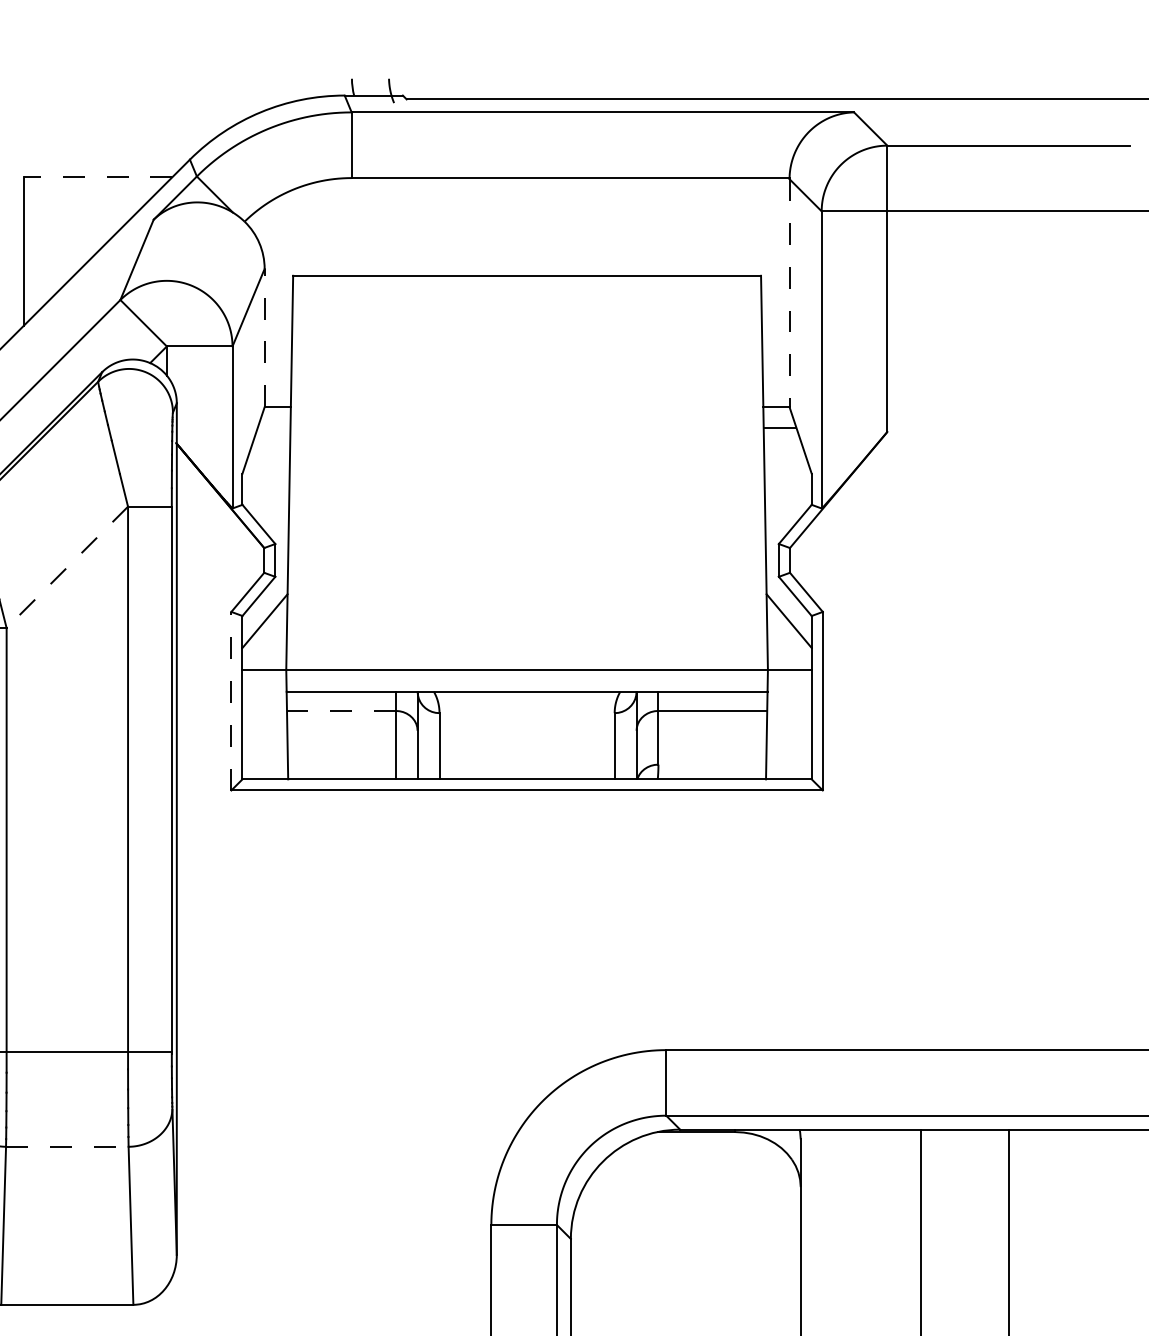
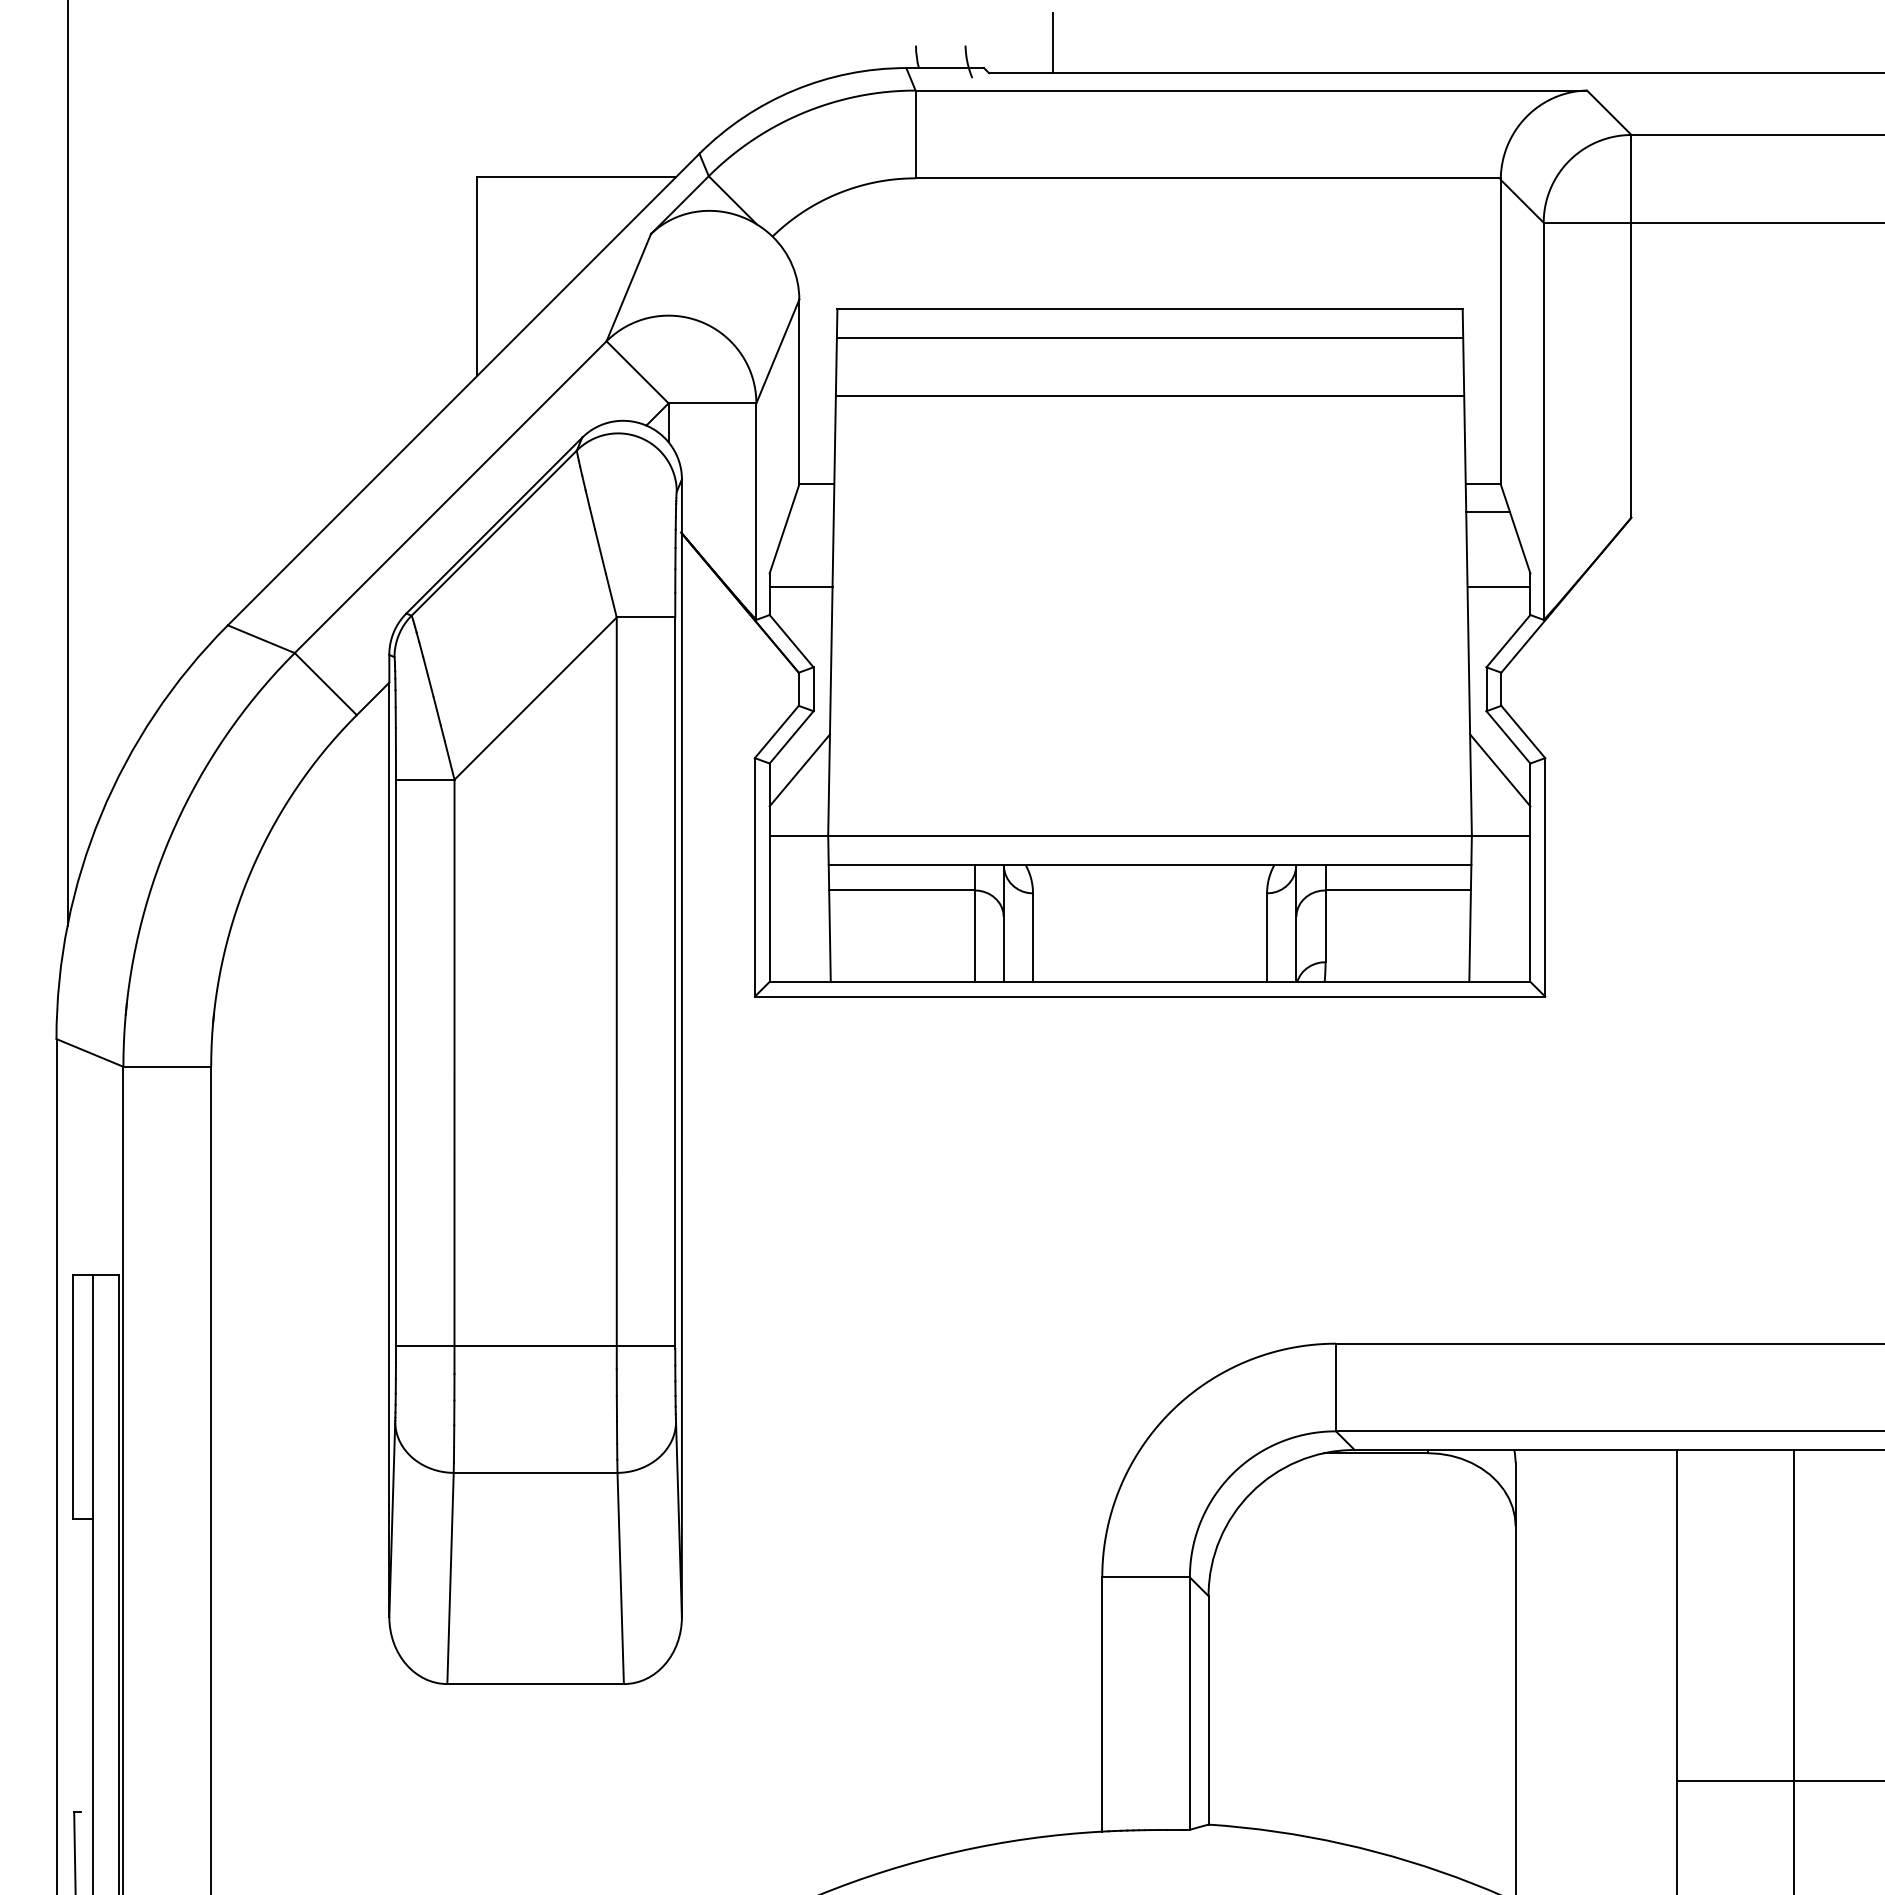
line: (454, 76) -> (1053, 42), added
line: (97, 177) -> (576, 177), dashed -> solid
line: (789, 293) -> (1500, 332), dashed -> solid
line: (526, 297) -> (1149, 338), added
line: (264, 337) -> (799, 391), dashed -> solid
line: (526, 341) -> (1149, 396), added
line: (265, 483) -> (800, 586), added
line: (787, 483) -> (1498, 586), added
line: (67, 567) -> (535, 698), dashed -> solid
line: (231, 700) -> (754, 876), dashed -> solid
line: (341, 710) -> (901, 890), dashed -> solid
line: (67, 1146) -> (535, 1472), dashed -> solid

